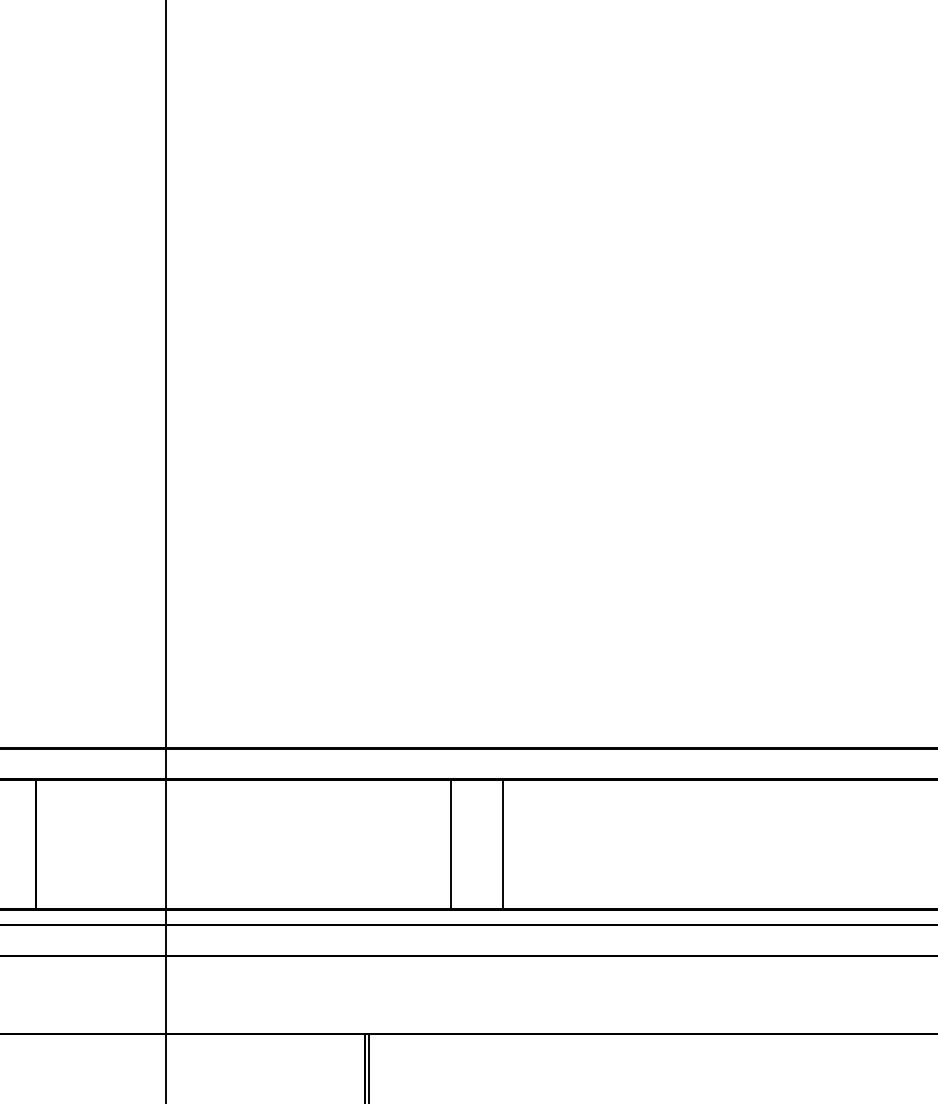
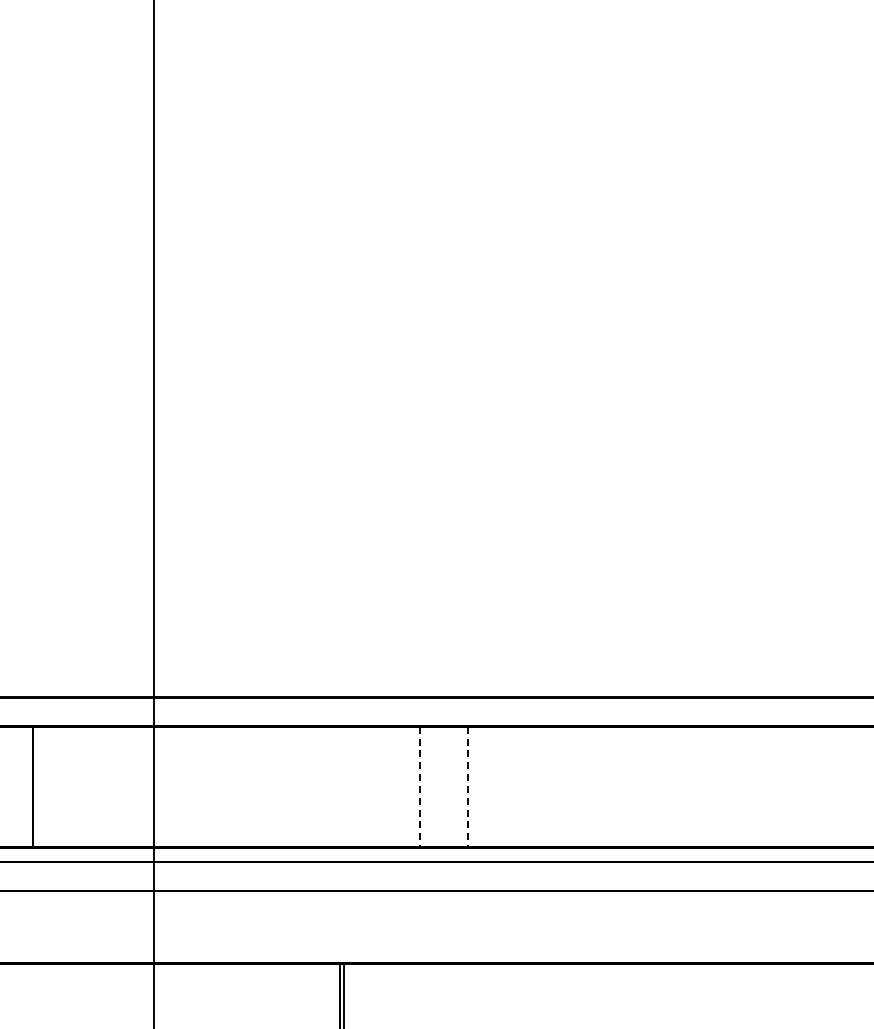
line: (450, 845) -> (419, 787), solid -> dashed
line: (502, 845) -> (468, 787), solid -> dashed

